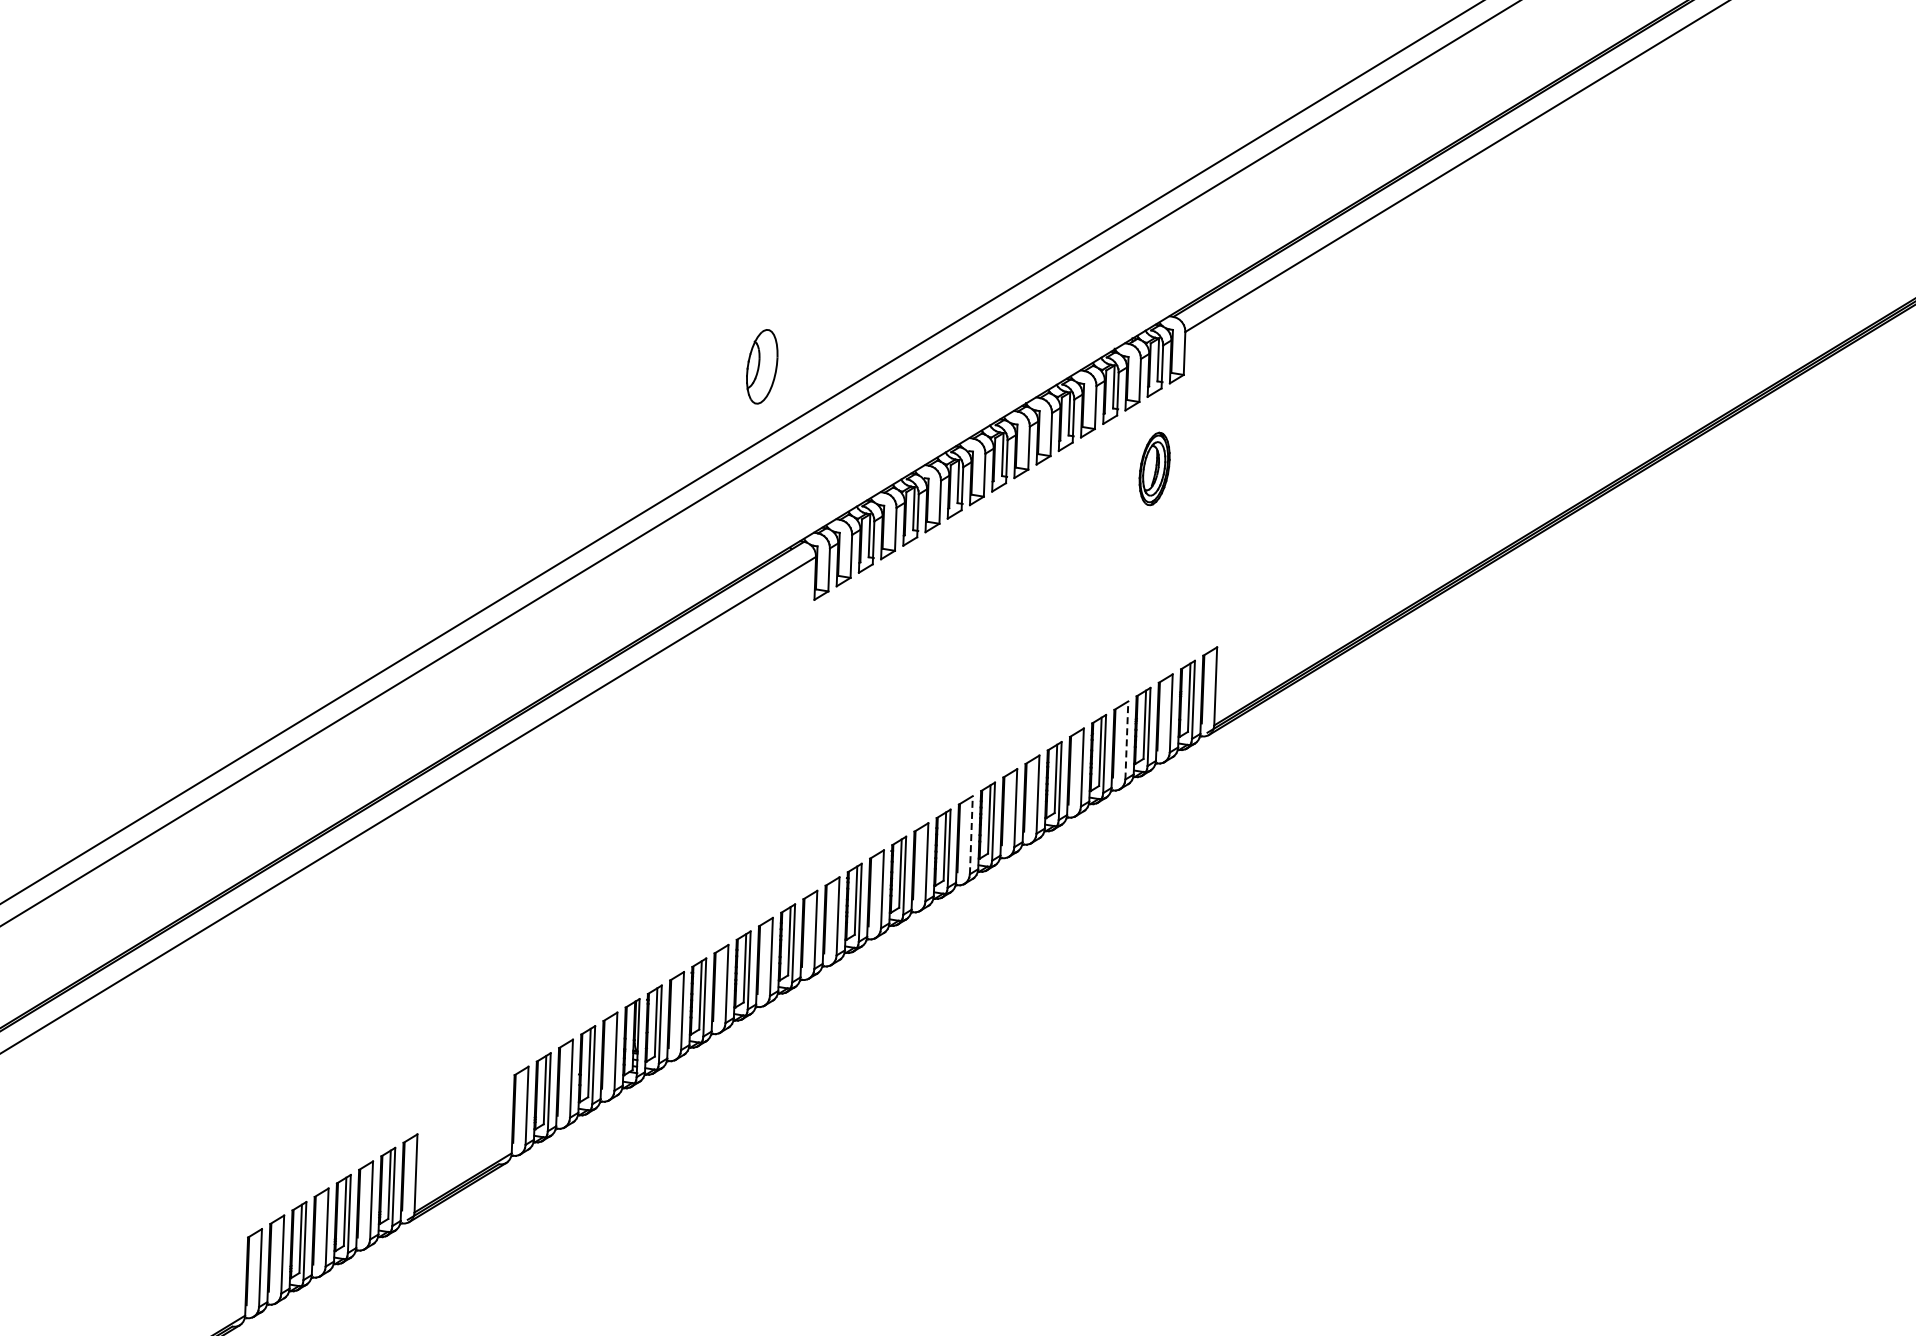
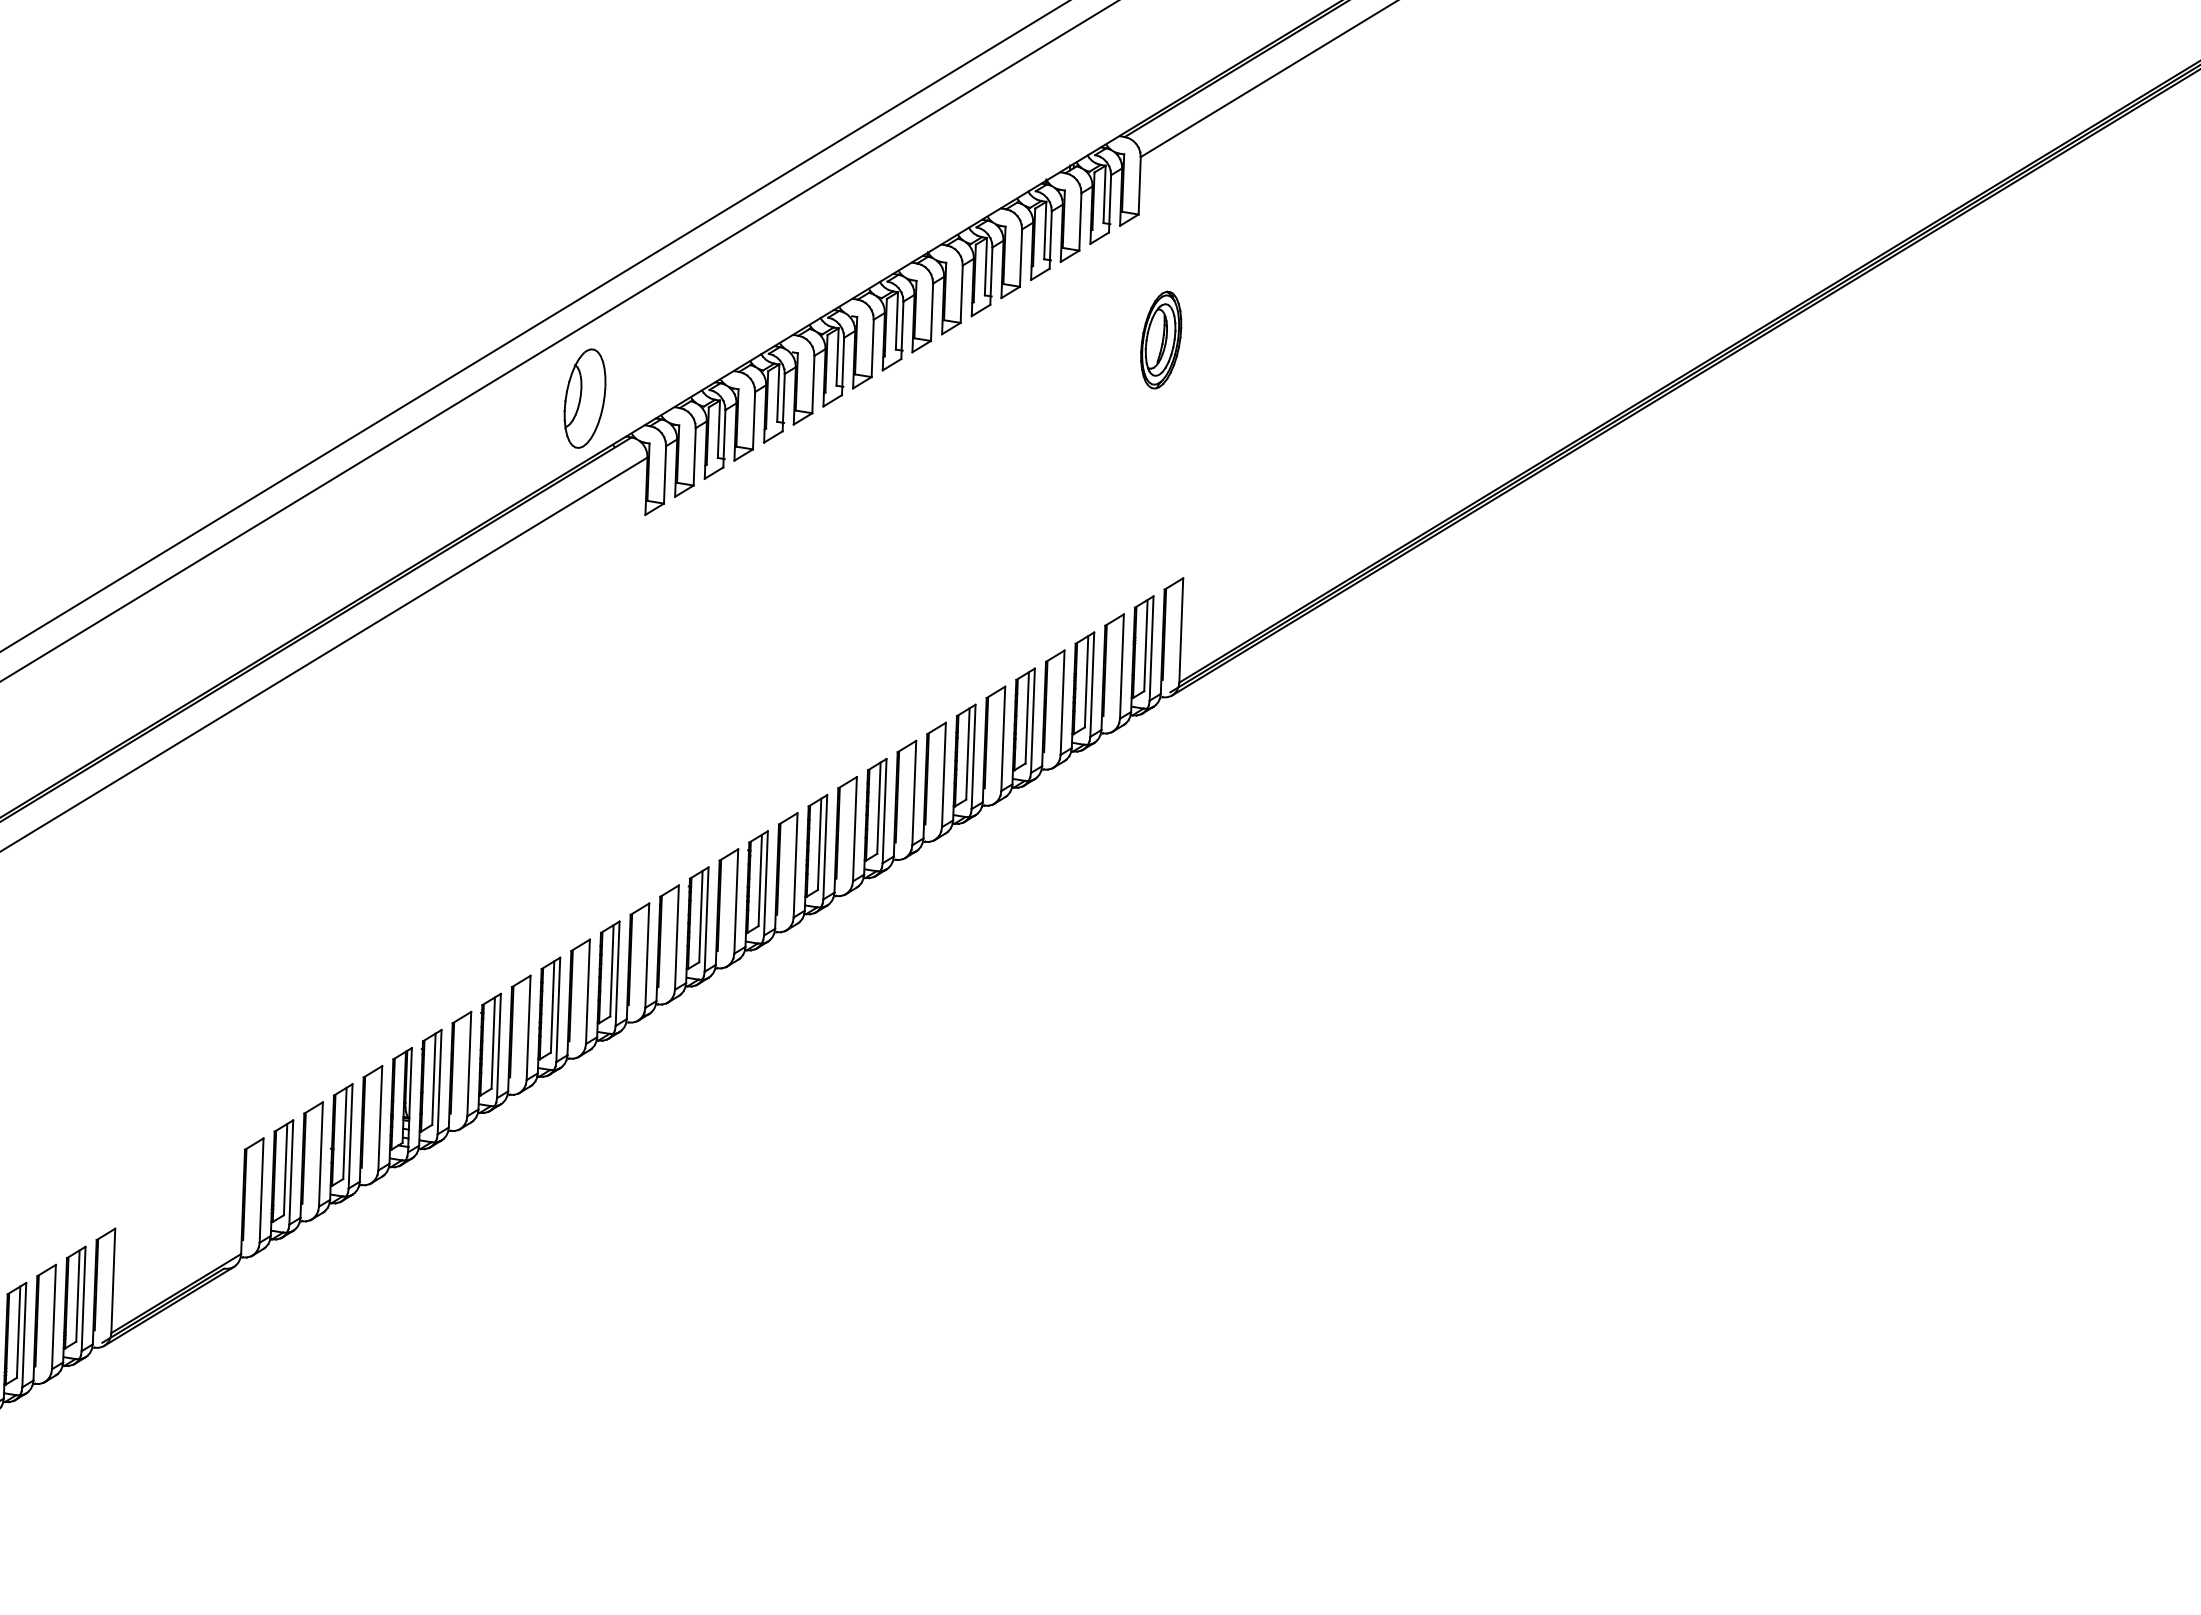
part: (762, 366) -> (585, 398), moved
part: (1154, 468) -> (1160, 339), moved
line: (1126, 740) -> (1062, 702), dashed -> solid
line: (971, 834) -> (855, 828), dashed -> solid

